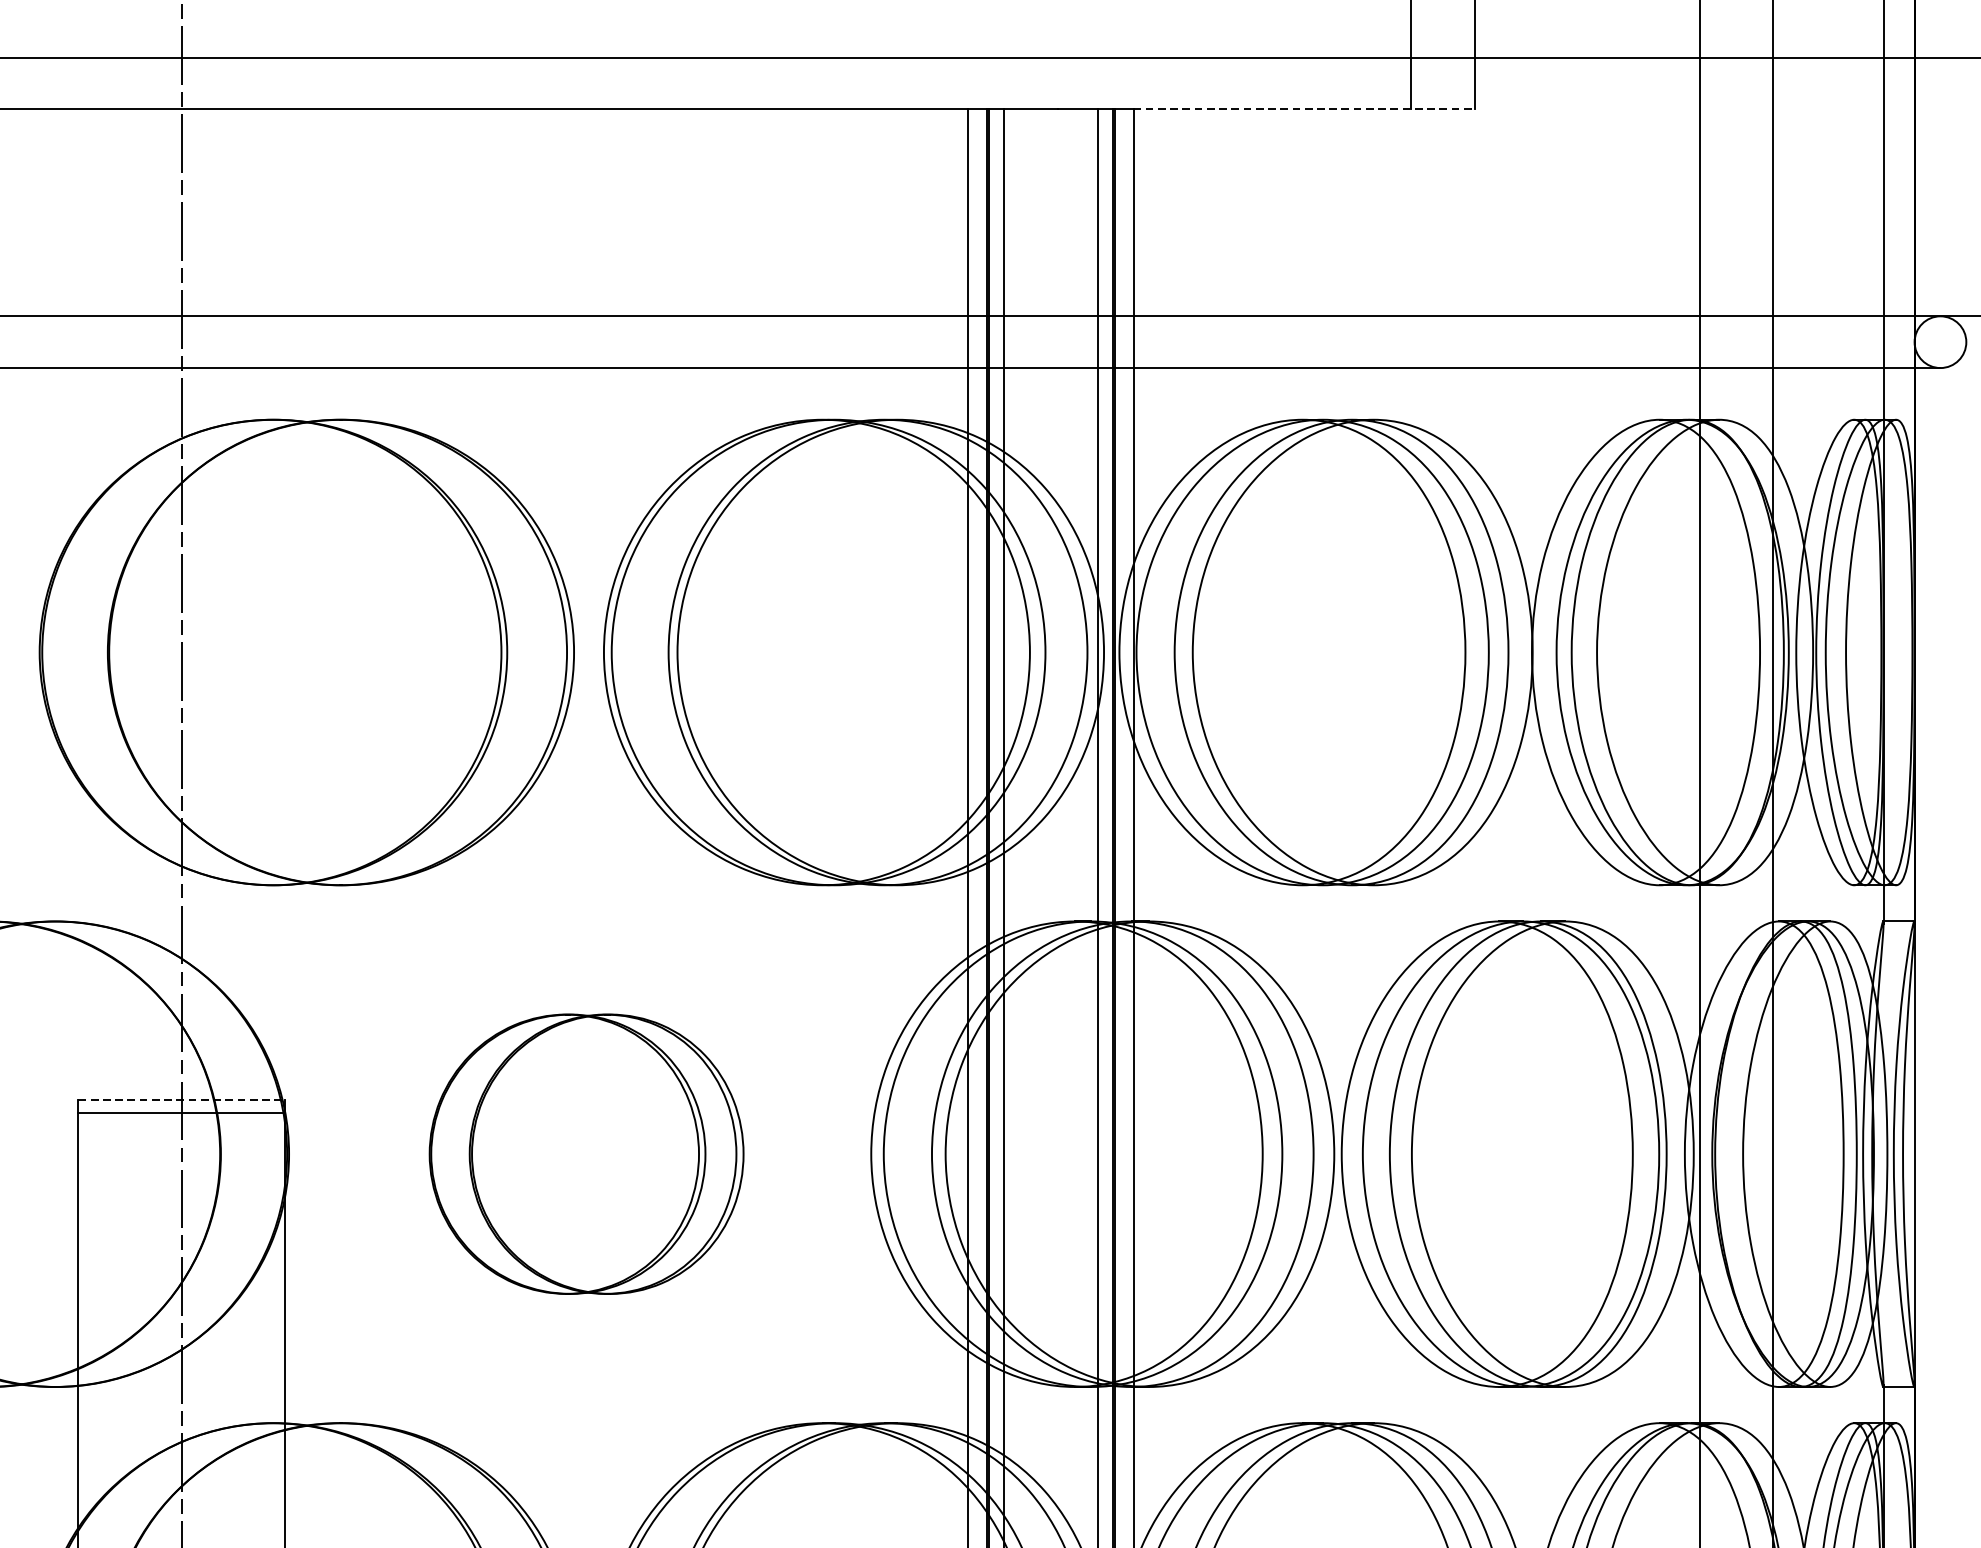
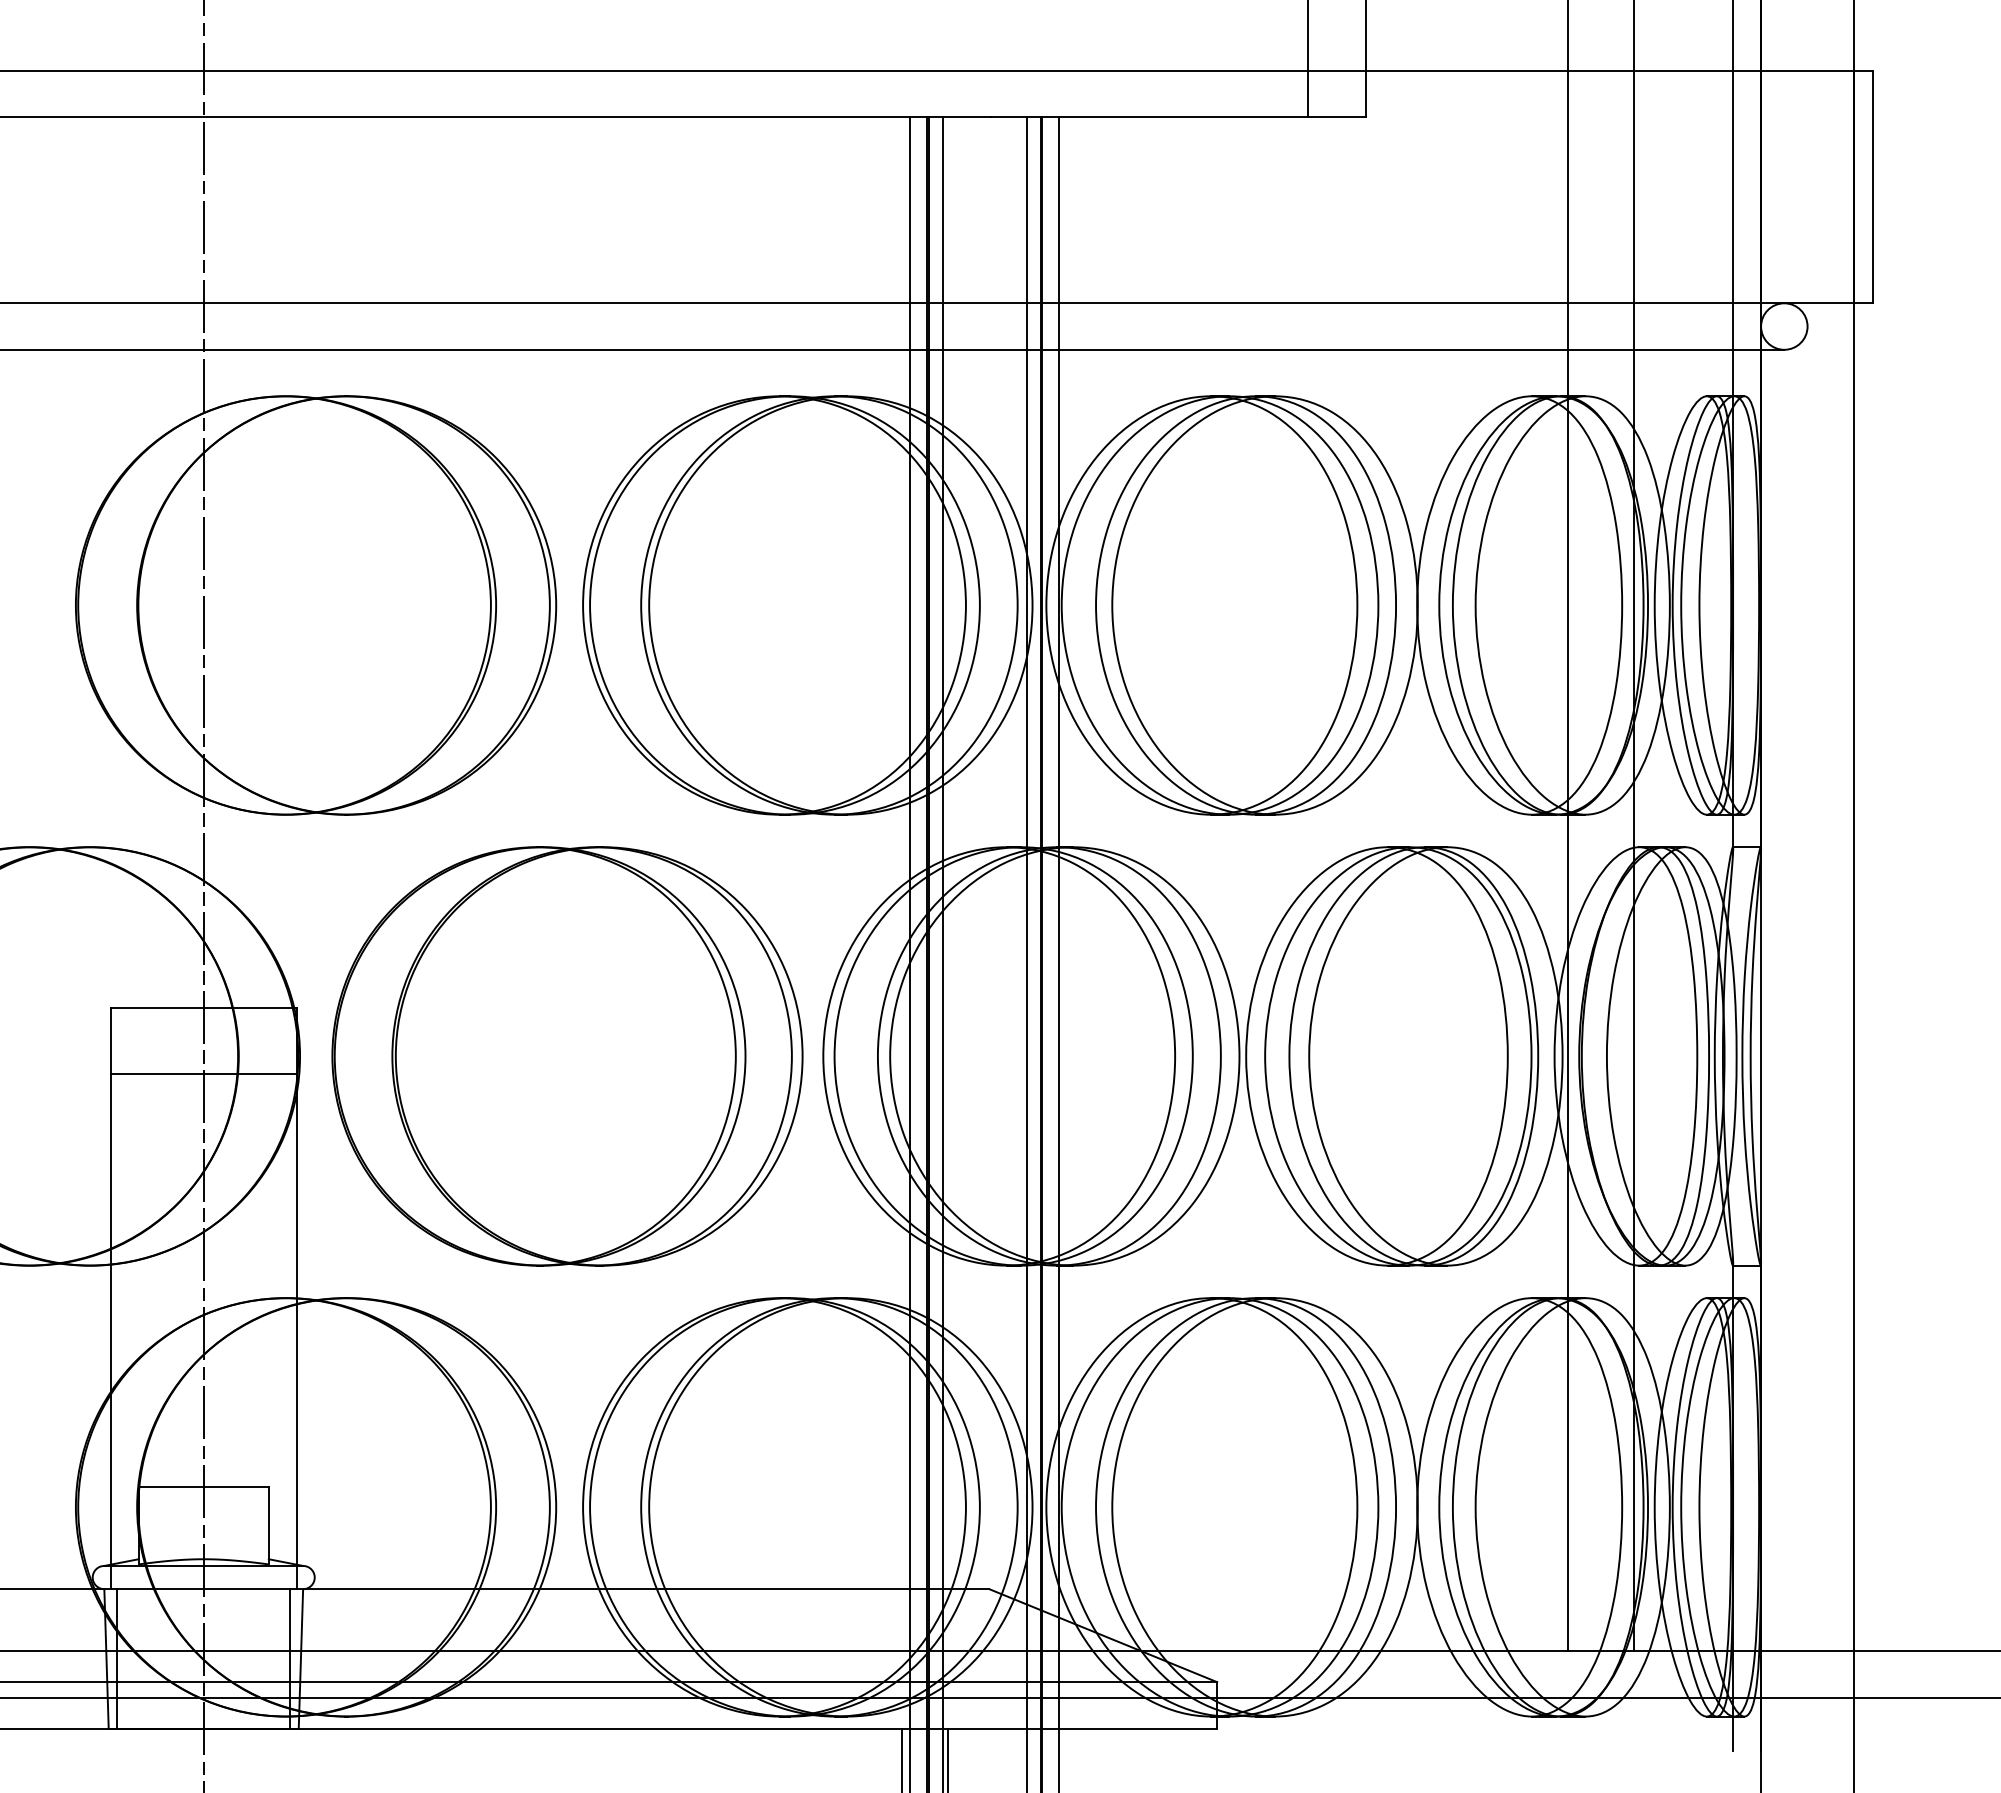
line: (1304, 109) -> (1212, 117), dashed -> solid
line: (181, 1100) -> (203, 1008), dashed -> solid
line: (181, 1113) -> (203, 1074), moved
part: (586, 1154) -> (567, 1056), size x1.67

